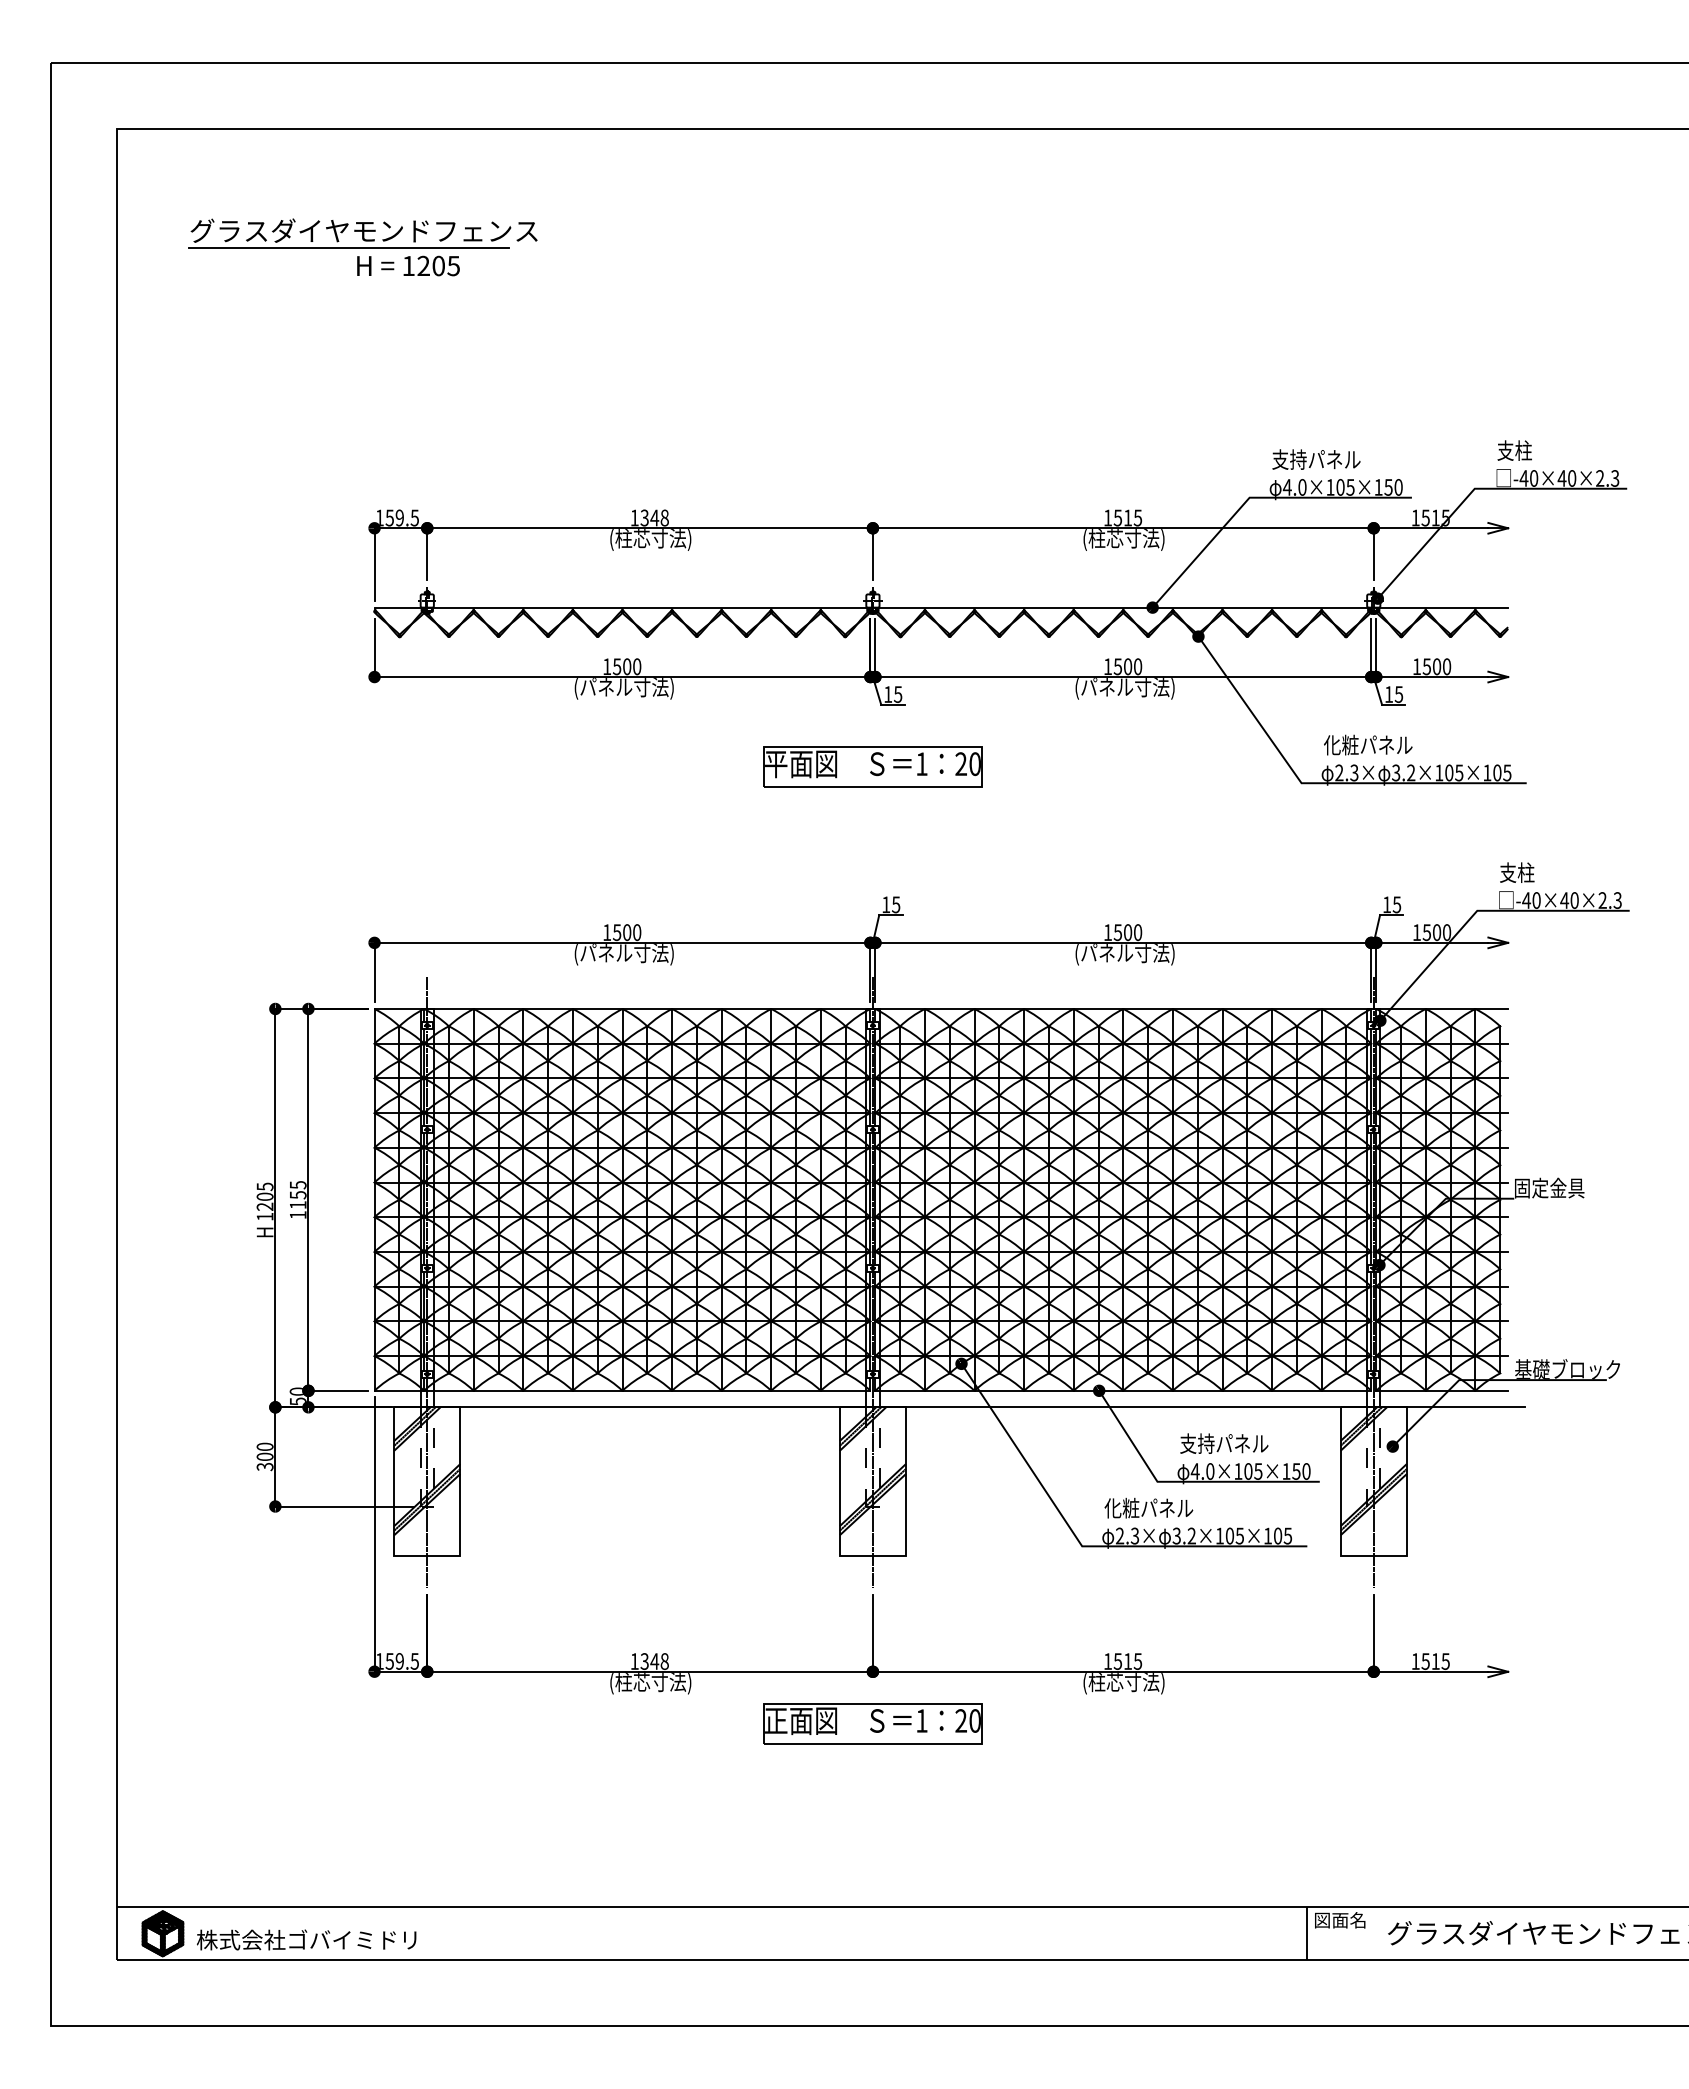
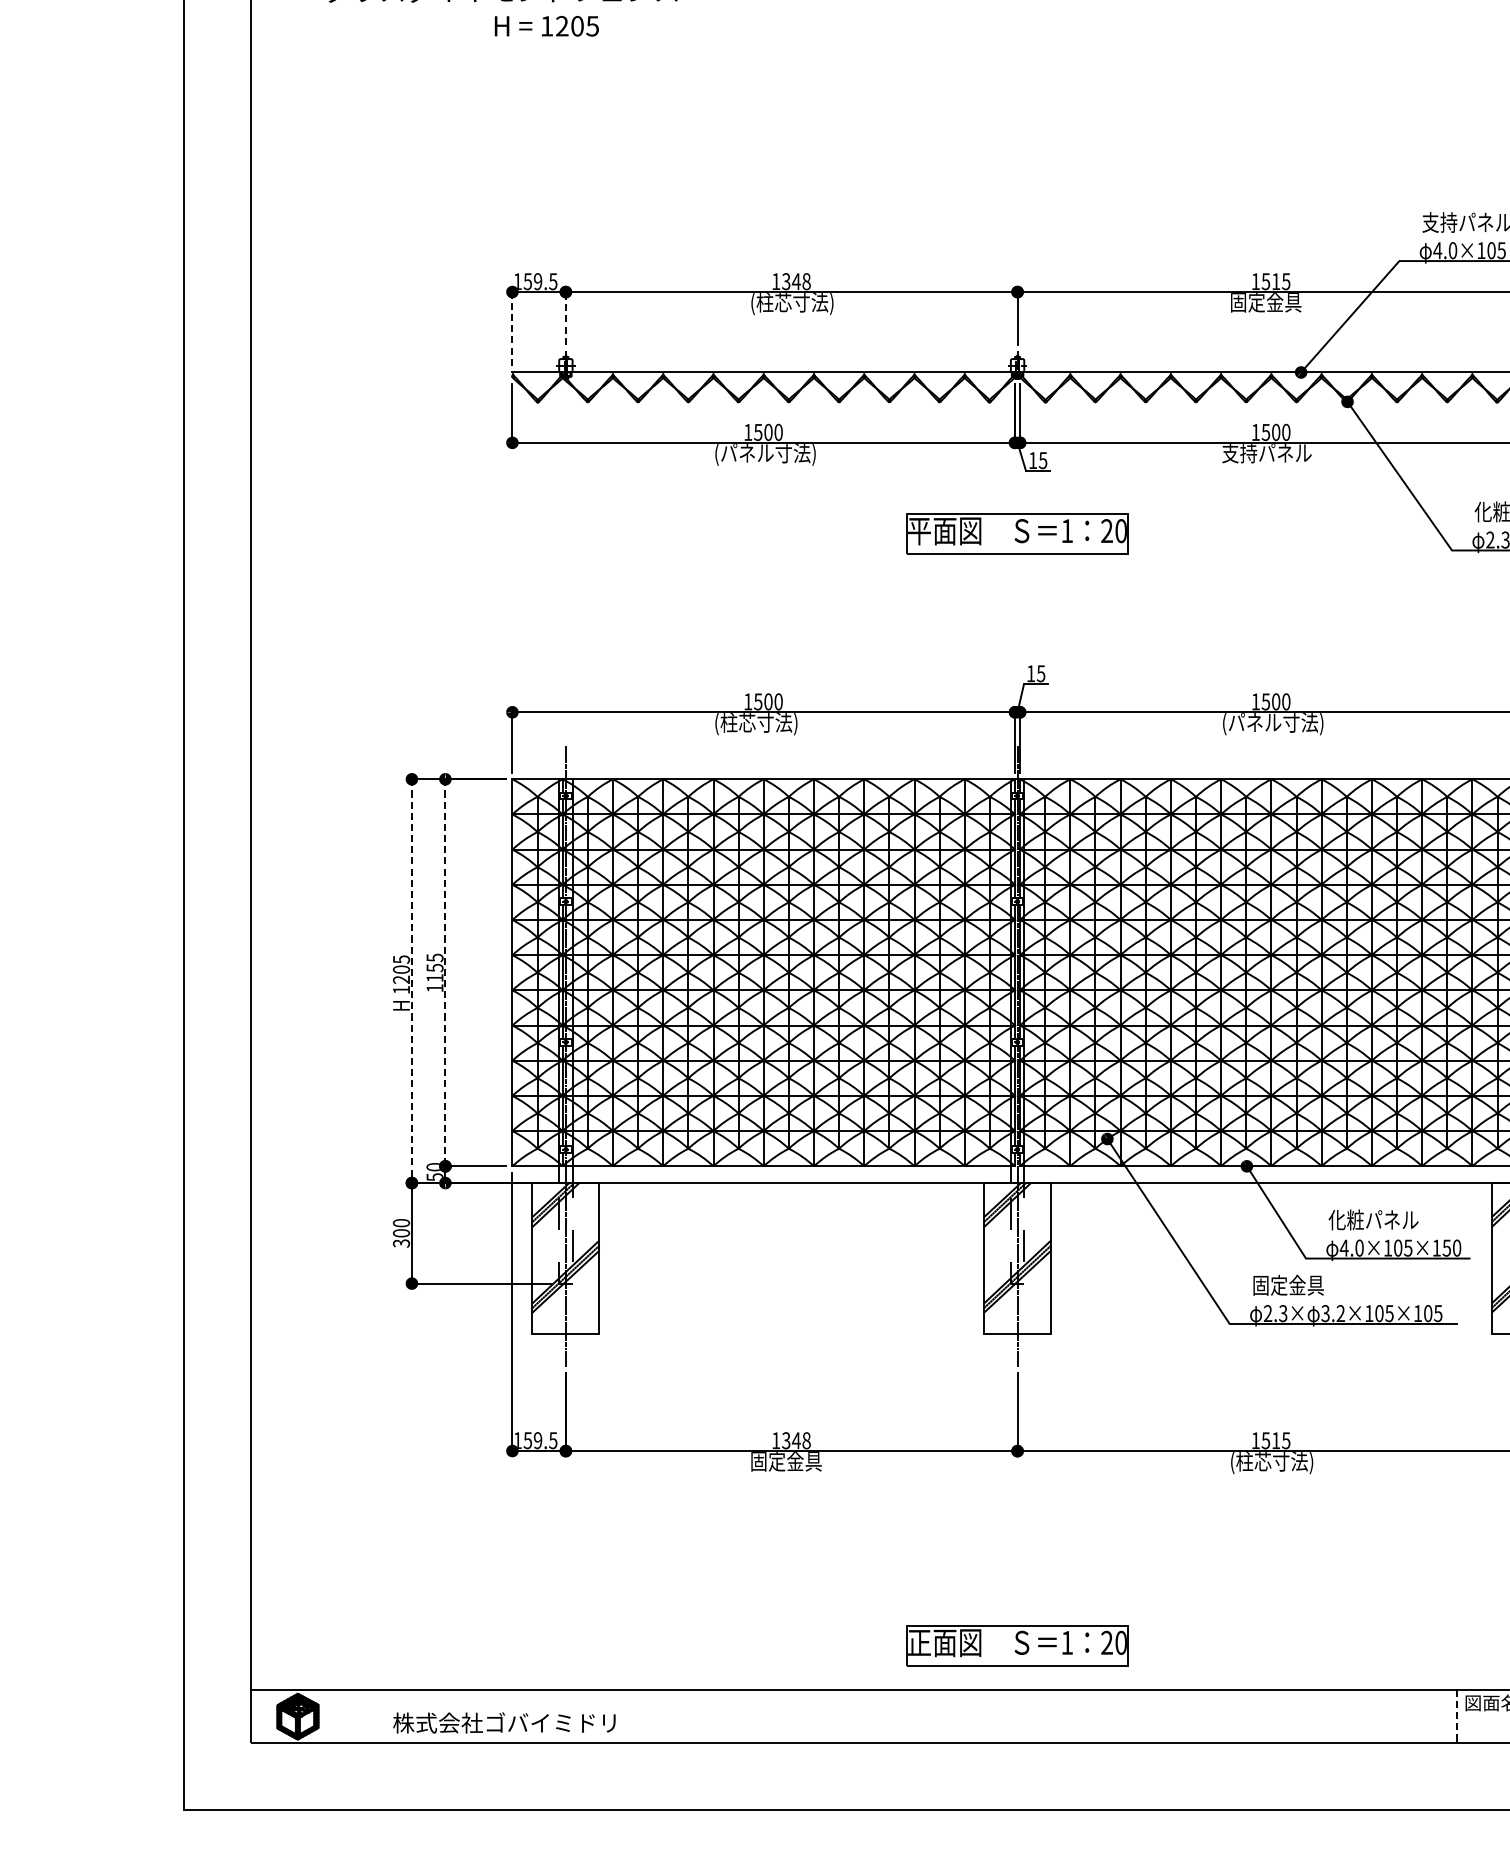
line: (348, 247) -> (486, 7), removed
text: (1123, 539) -> (1271, 303), (柱芯寸法) -> 固定金具
line: (427, 553) -> (566, 317), solid -> dashed
line: (374, 564) -> (512, 328), solid -> dashed
text: (1124, 688) -> (1272, 454), (パネル寸法) -> 支持パネル
text: (626, 954) -> (767, 724), (パネル寸法) -> (柱芯寸法)
line: (308, 1199) -> (445, 972), solid -> dashed
line: (275, 1208) -> (412, 981), solid -> dashed
text: (1196, 1443) -> (1345, 1219), 支持パネル -> 化粧パネル
text: (1148, 1507) -> (1296, 1284), 化粧パネル -> 固定金具
text: (650, 1683) -> (792, 1463), (柱芯寸法) -> 固定金具
part: (872, 1723) -> (1017, 1645), moved
line: (1306, 1934) -> (1457, 1717), solid -> dashed
text: (306, 1939) -> (504, 1722), moved

